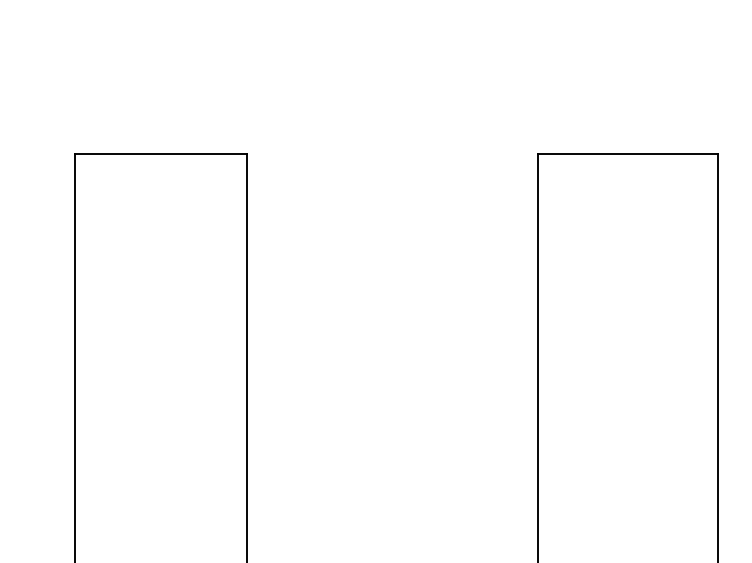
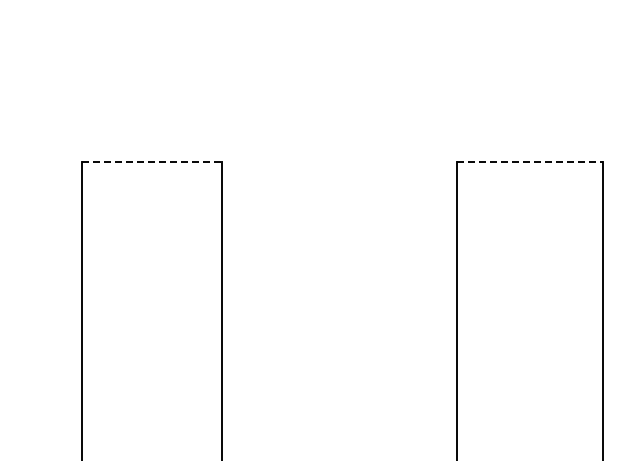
line: (161, 153) -> (152, 161), solid -> dashed
line: (627, 153) -> (529, 161), solid -> dashed

